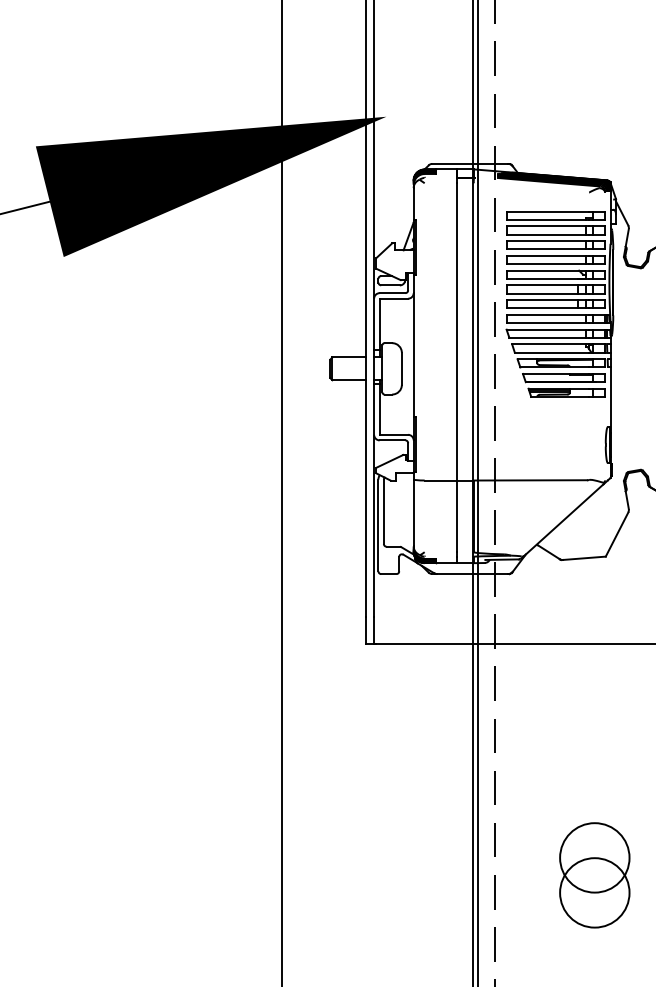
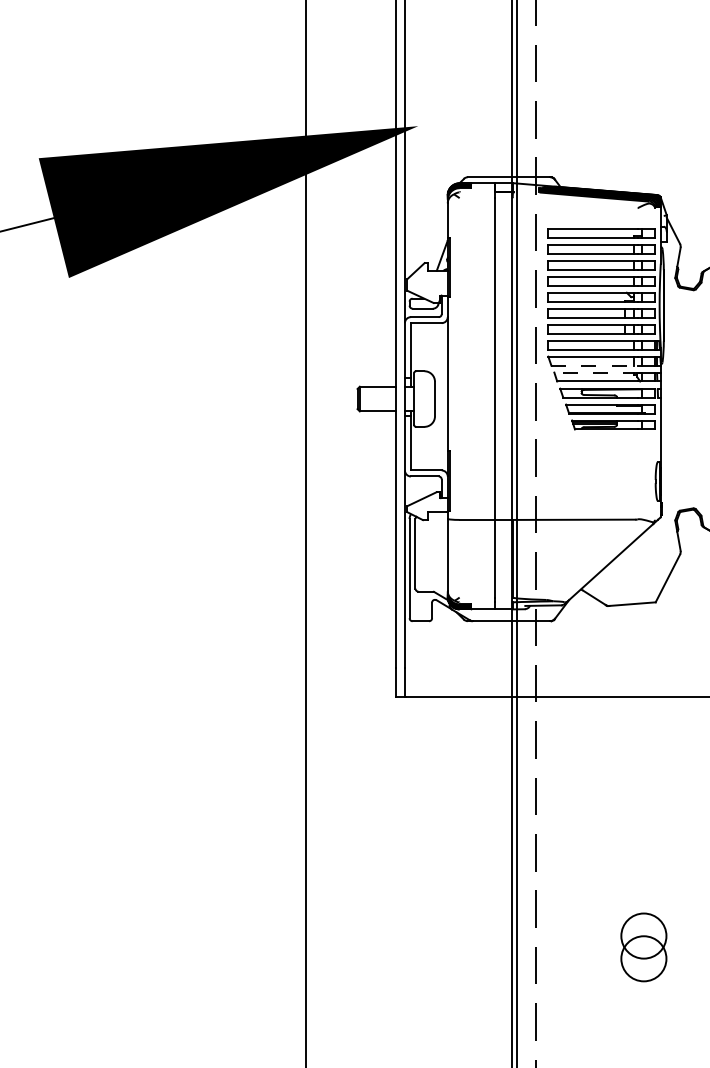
line: (549, 337) -> (594, 365), solid -> dashed
line: (550, 344) -> (595, 372), solid -> dashed
part: (594, 875) -> (643, 947), size x0.6

